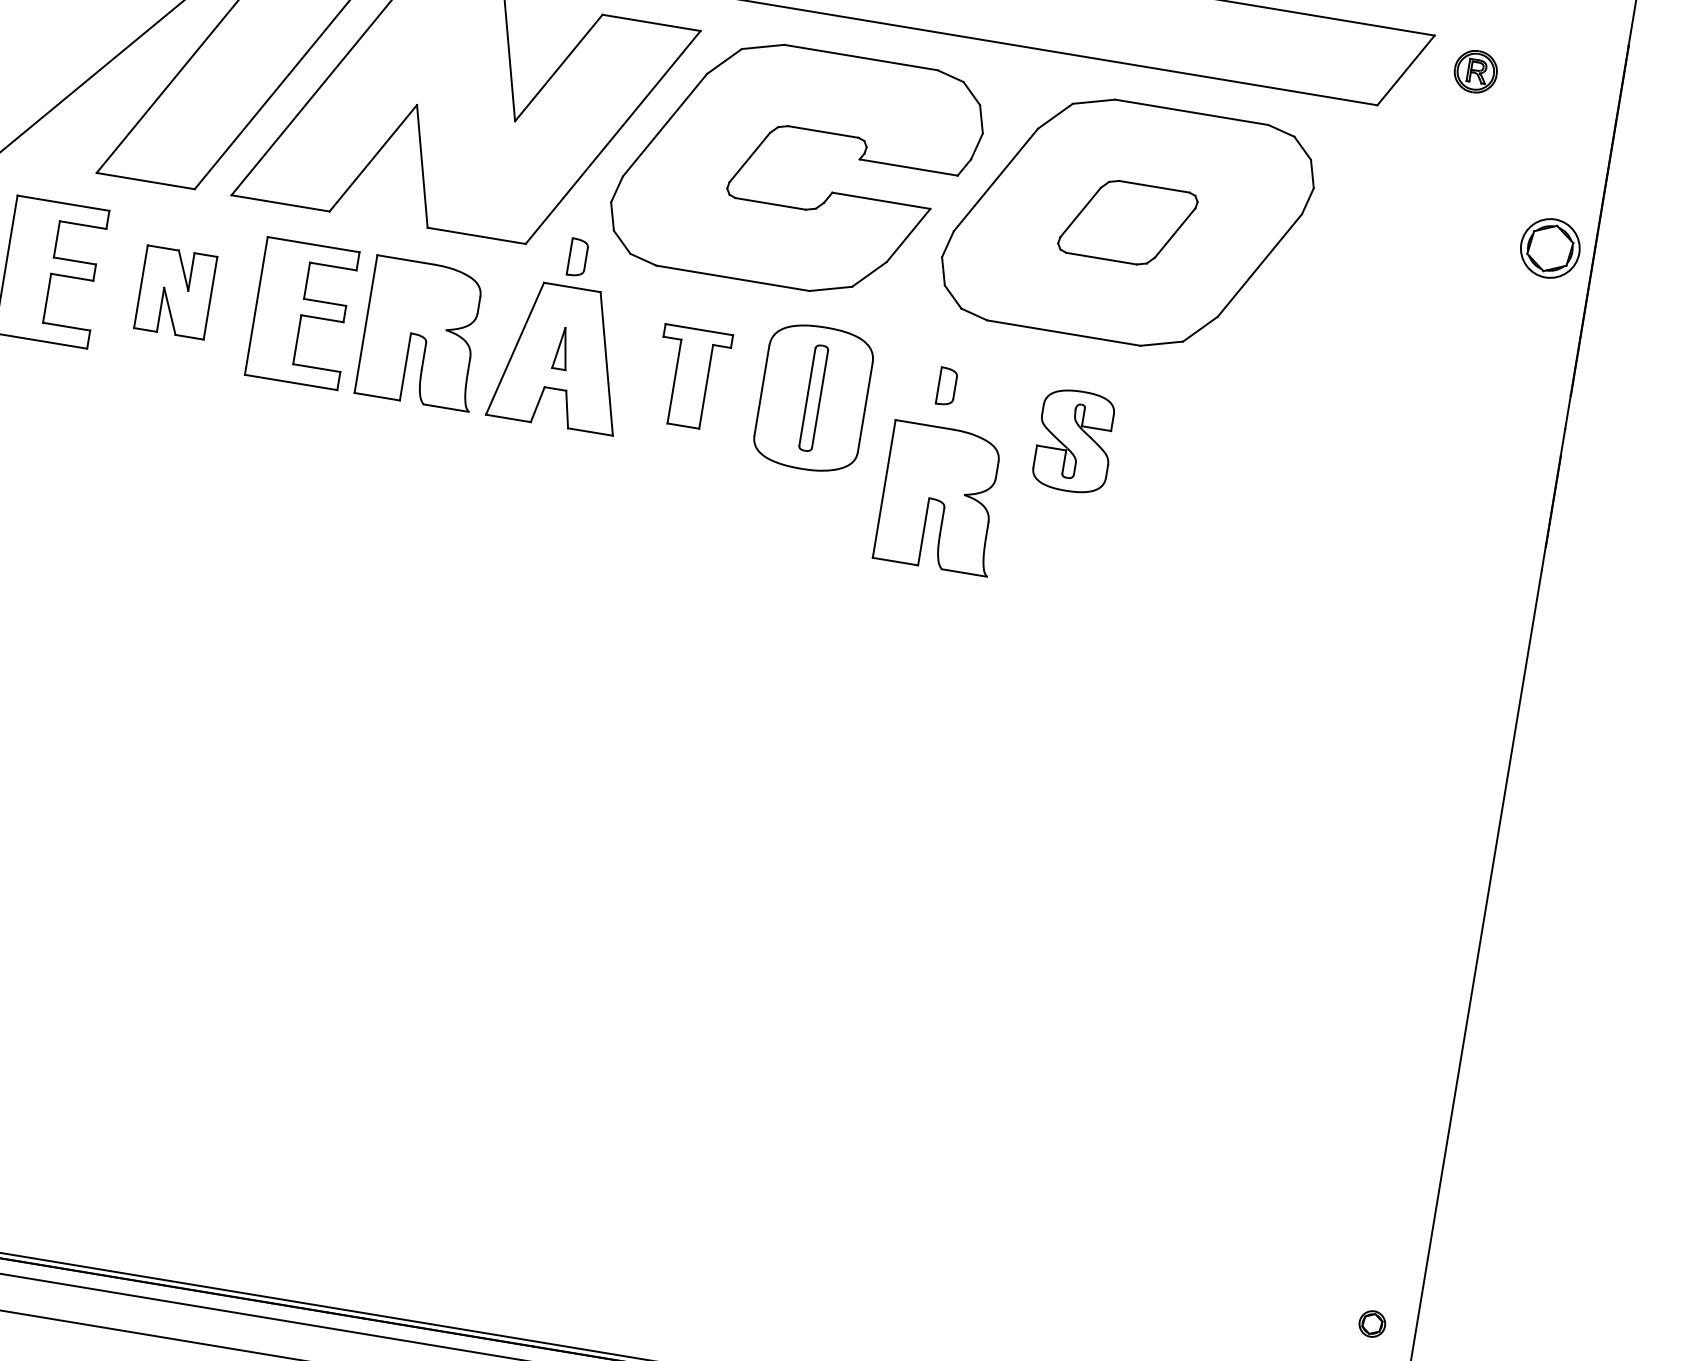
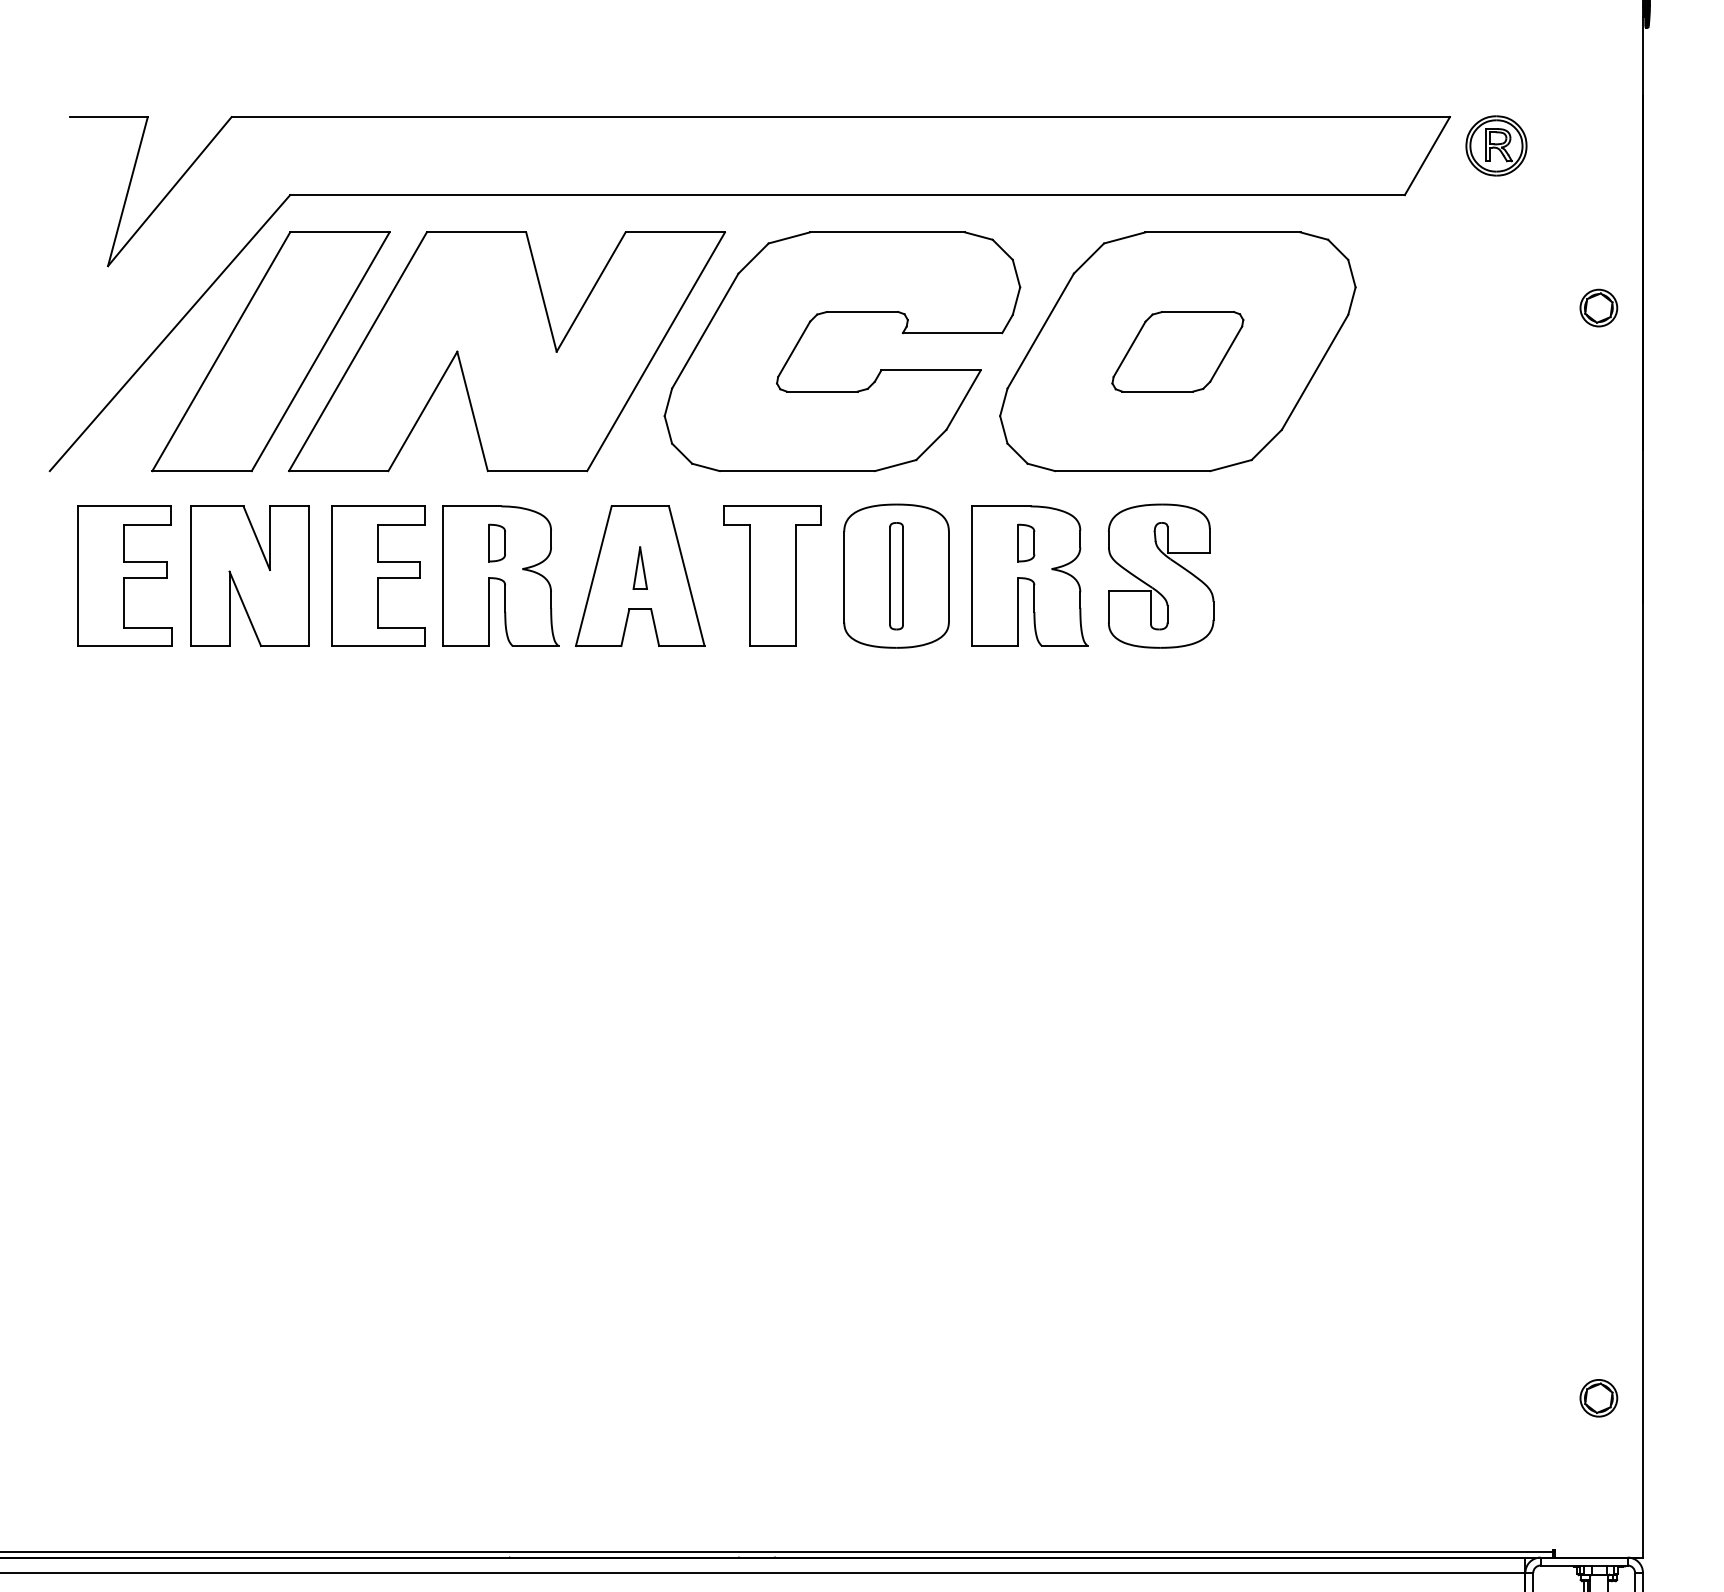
part: (1475, 71) -> (1496, 145), size x1.43
part: (1550, 247) -> (1598, 307), size x0.62
part: (577, 257) -> (496, 542), moved
part: (175, 291) -> (249, 575), size x1.67
part: (691, 377) -> (772, 575), size x1.43
part: (1075, 440) -> (1161, 575), size x1.43
part: (941, 497) -> (1029, 575), moved
part: (1371, 1324) -> (1598, 1398), size x1.43

